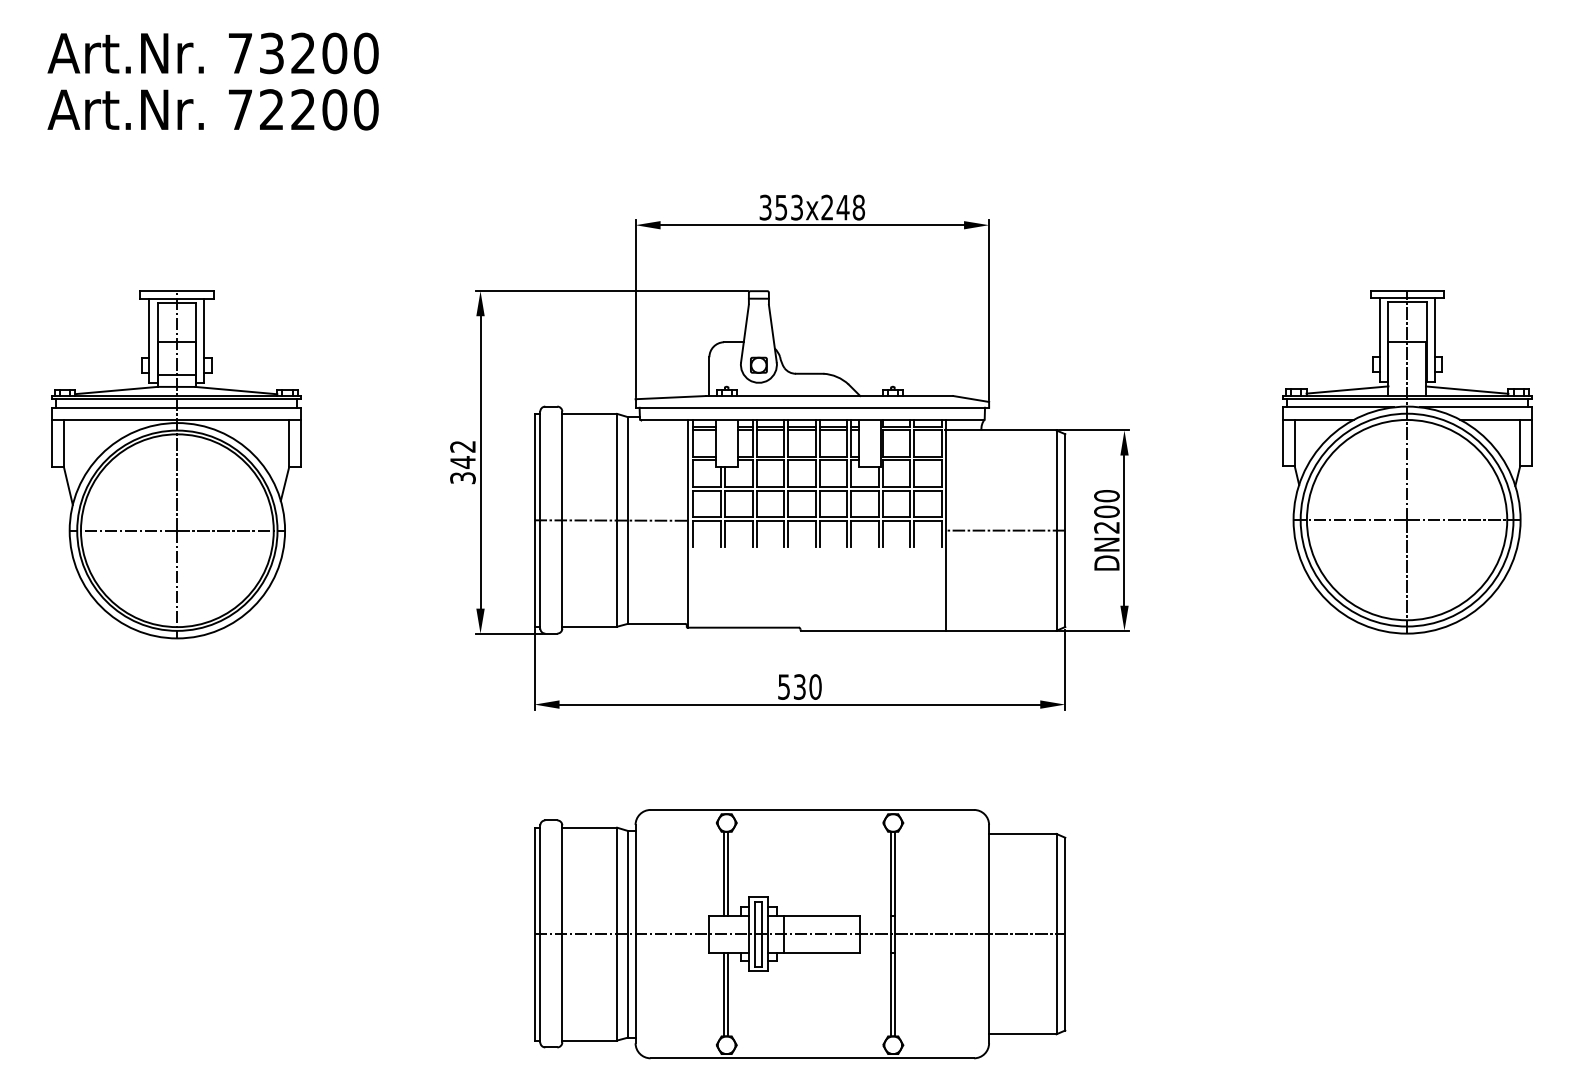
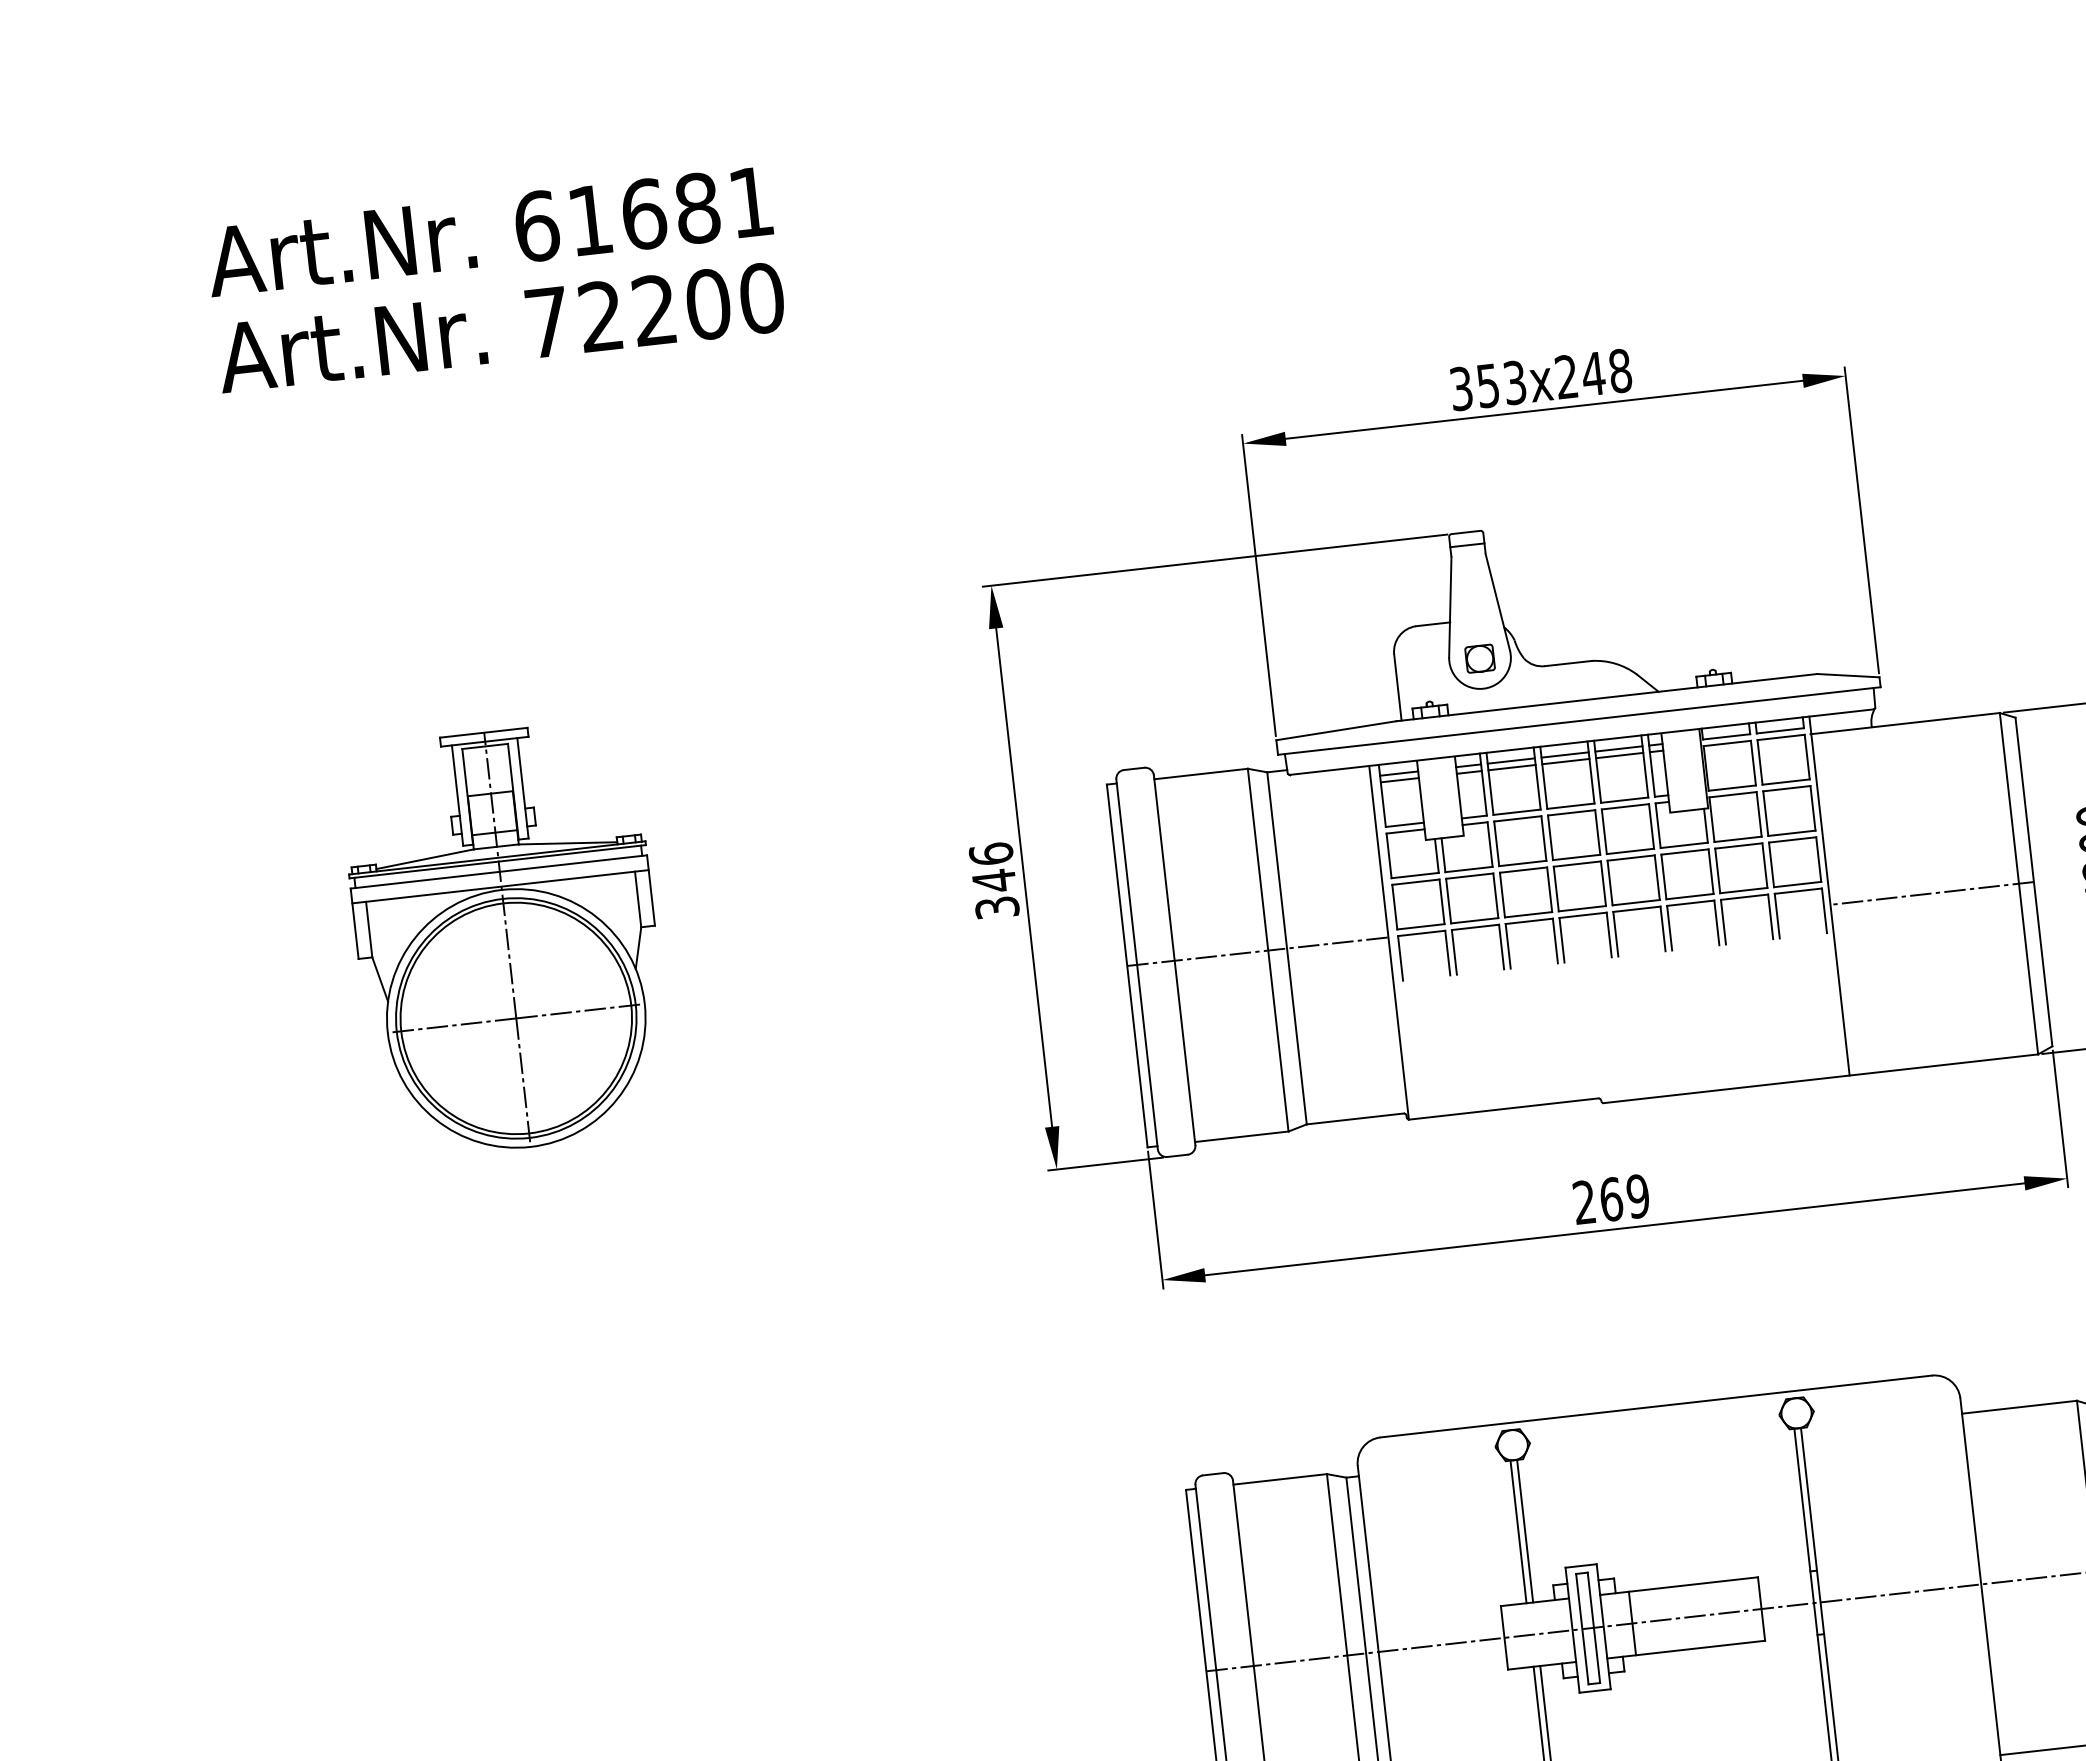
text: (303, 53) -> (644, 214), 73200 -> 61681
text: (462, 446) -> (990, 853), 342 -> 346
part: (176, 464) -> (506, 939), size x0.7
text: (799, 686) -> (1610, 1198), 530 -> 269

